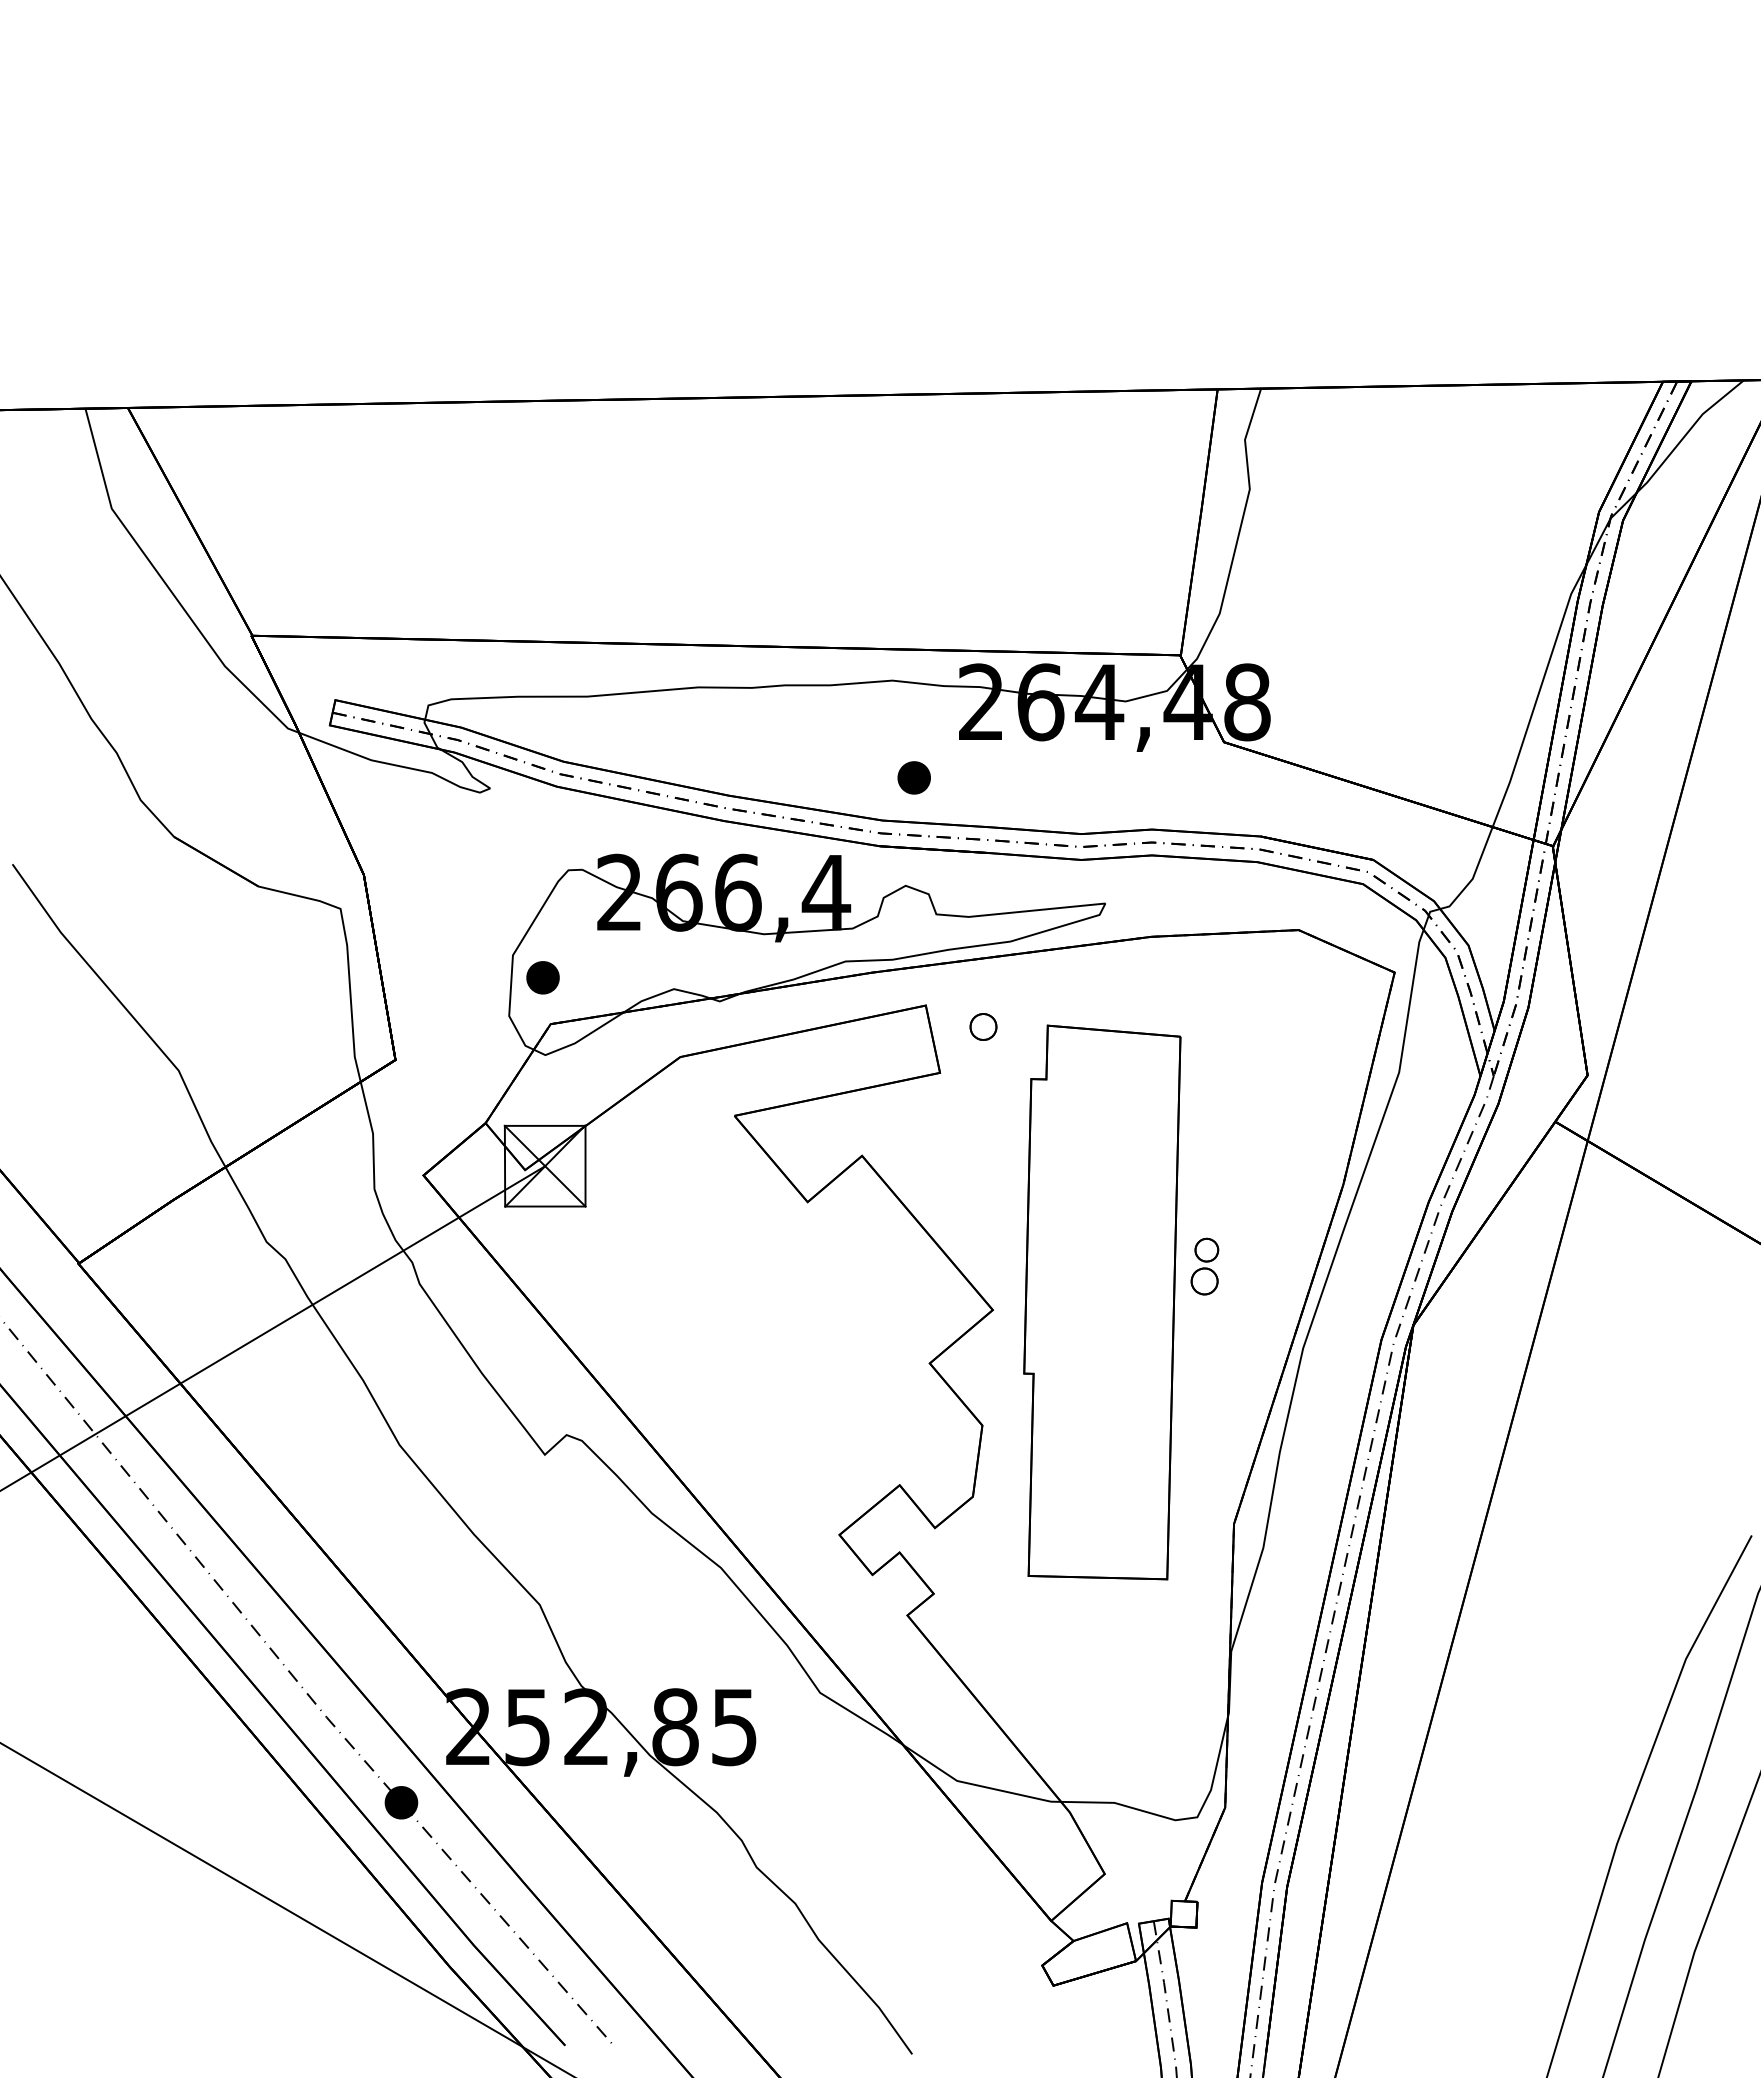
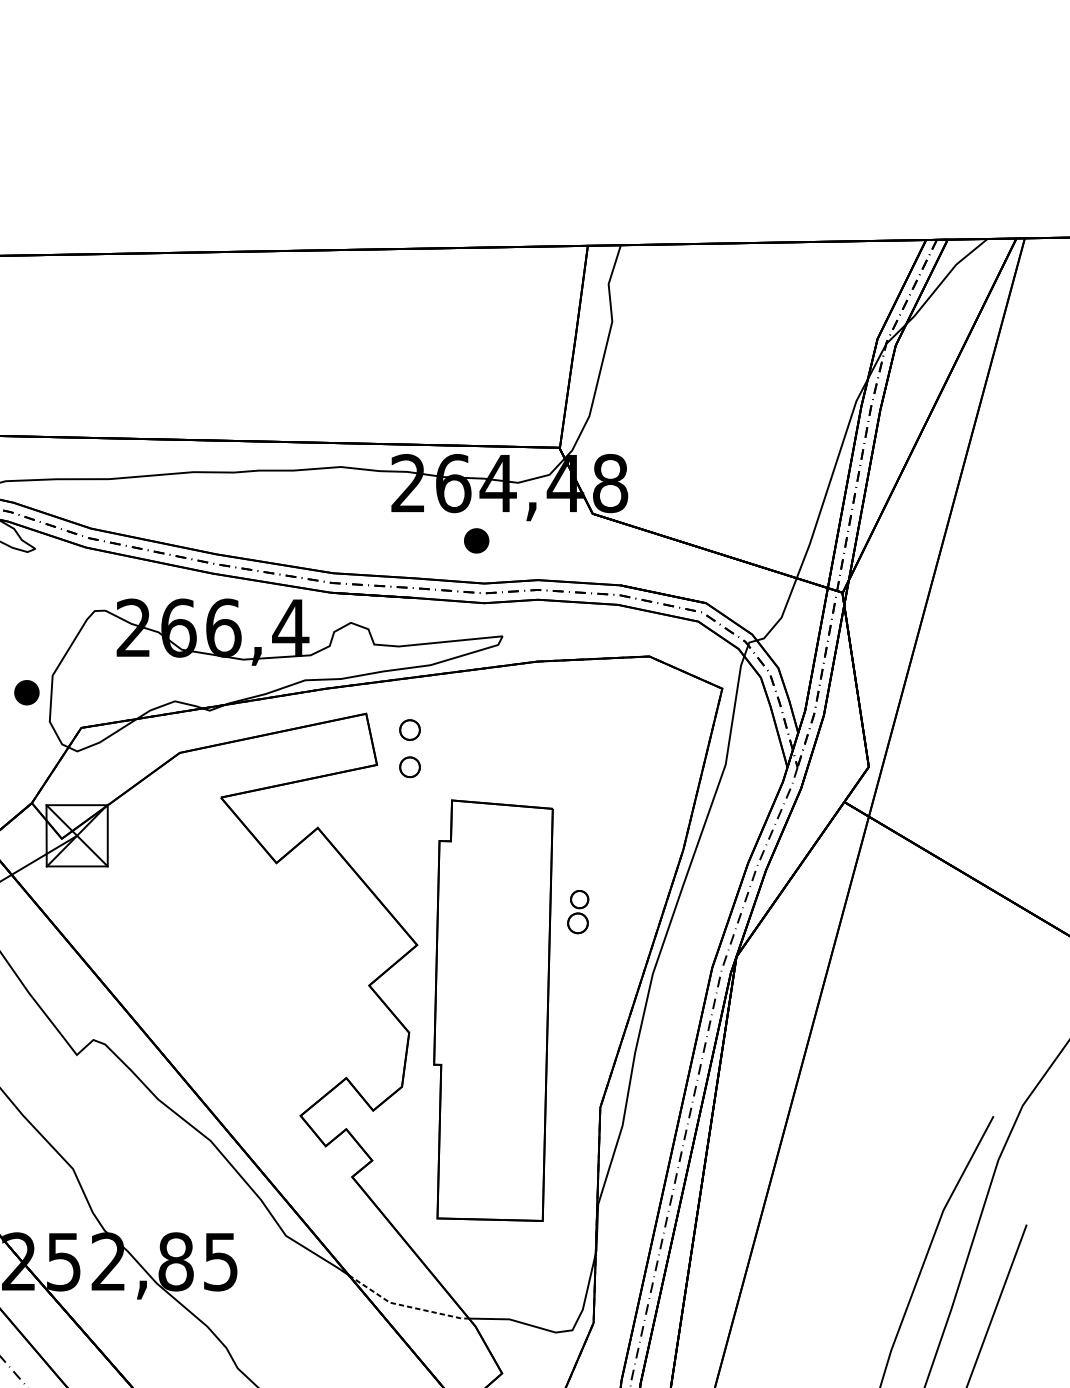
part: (913, 777) -> (476, 540), moved
part: (542, 977) -> (26, 692), moved
part: (983, 1075) -> (410, 766), added
part: (1102, 1302) -> (493, 1010), moved
line: (977, 1785) -> (405, 1306), solid -> dashed

